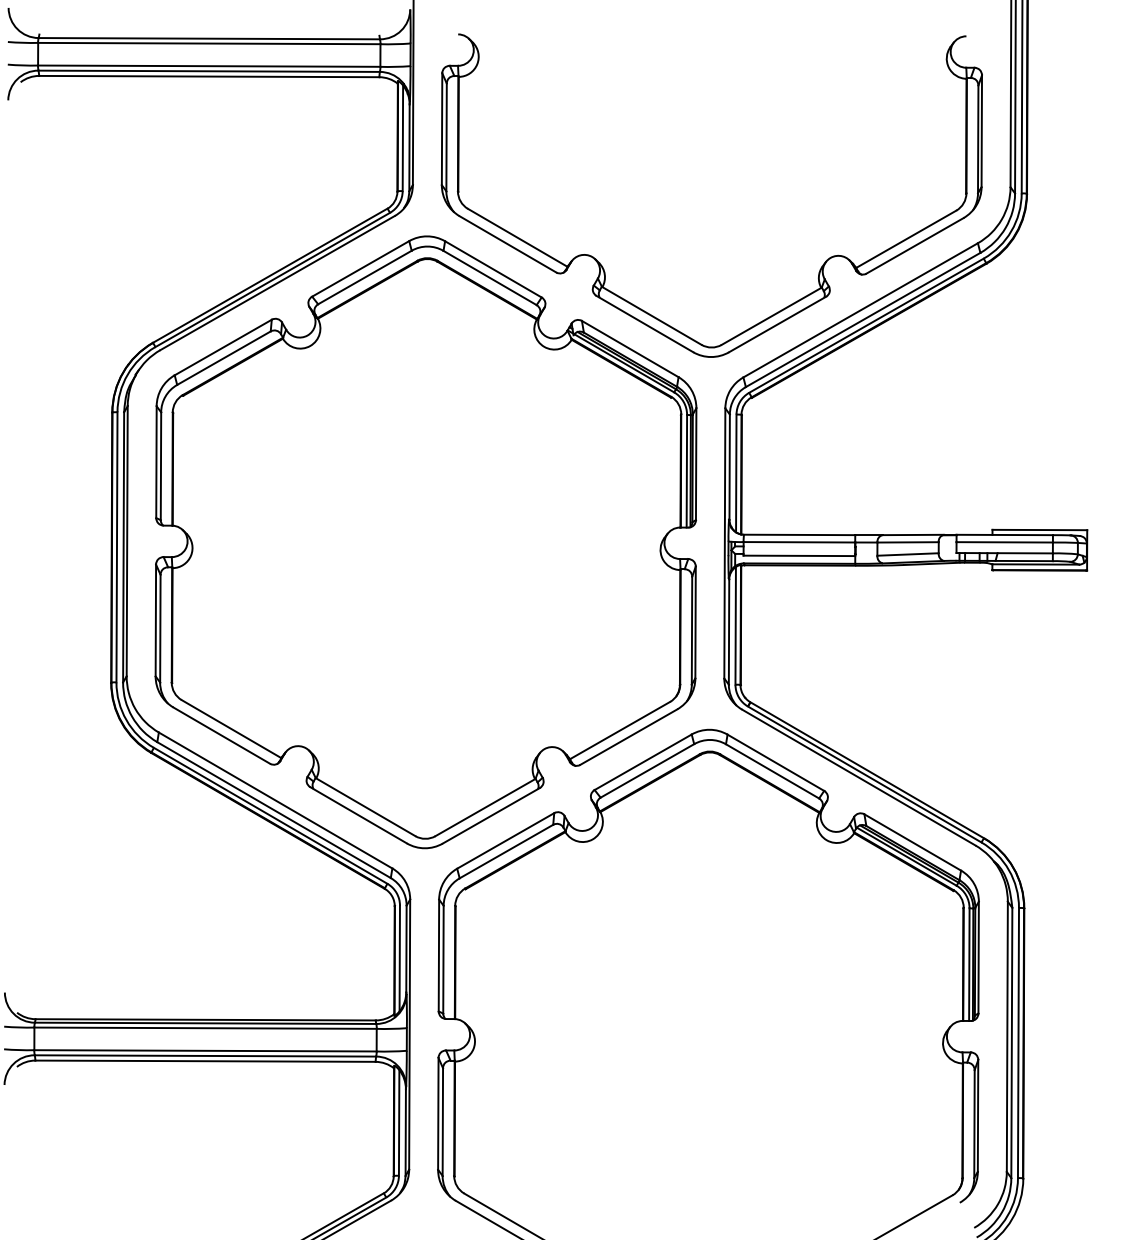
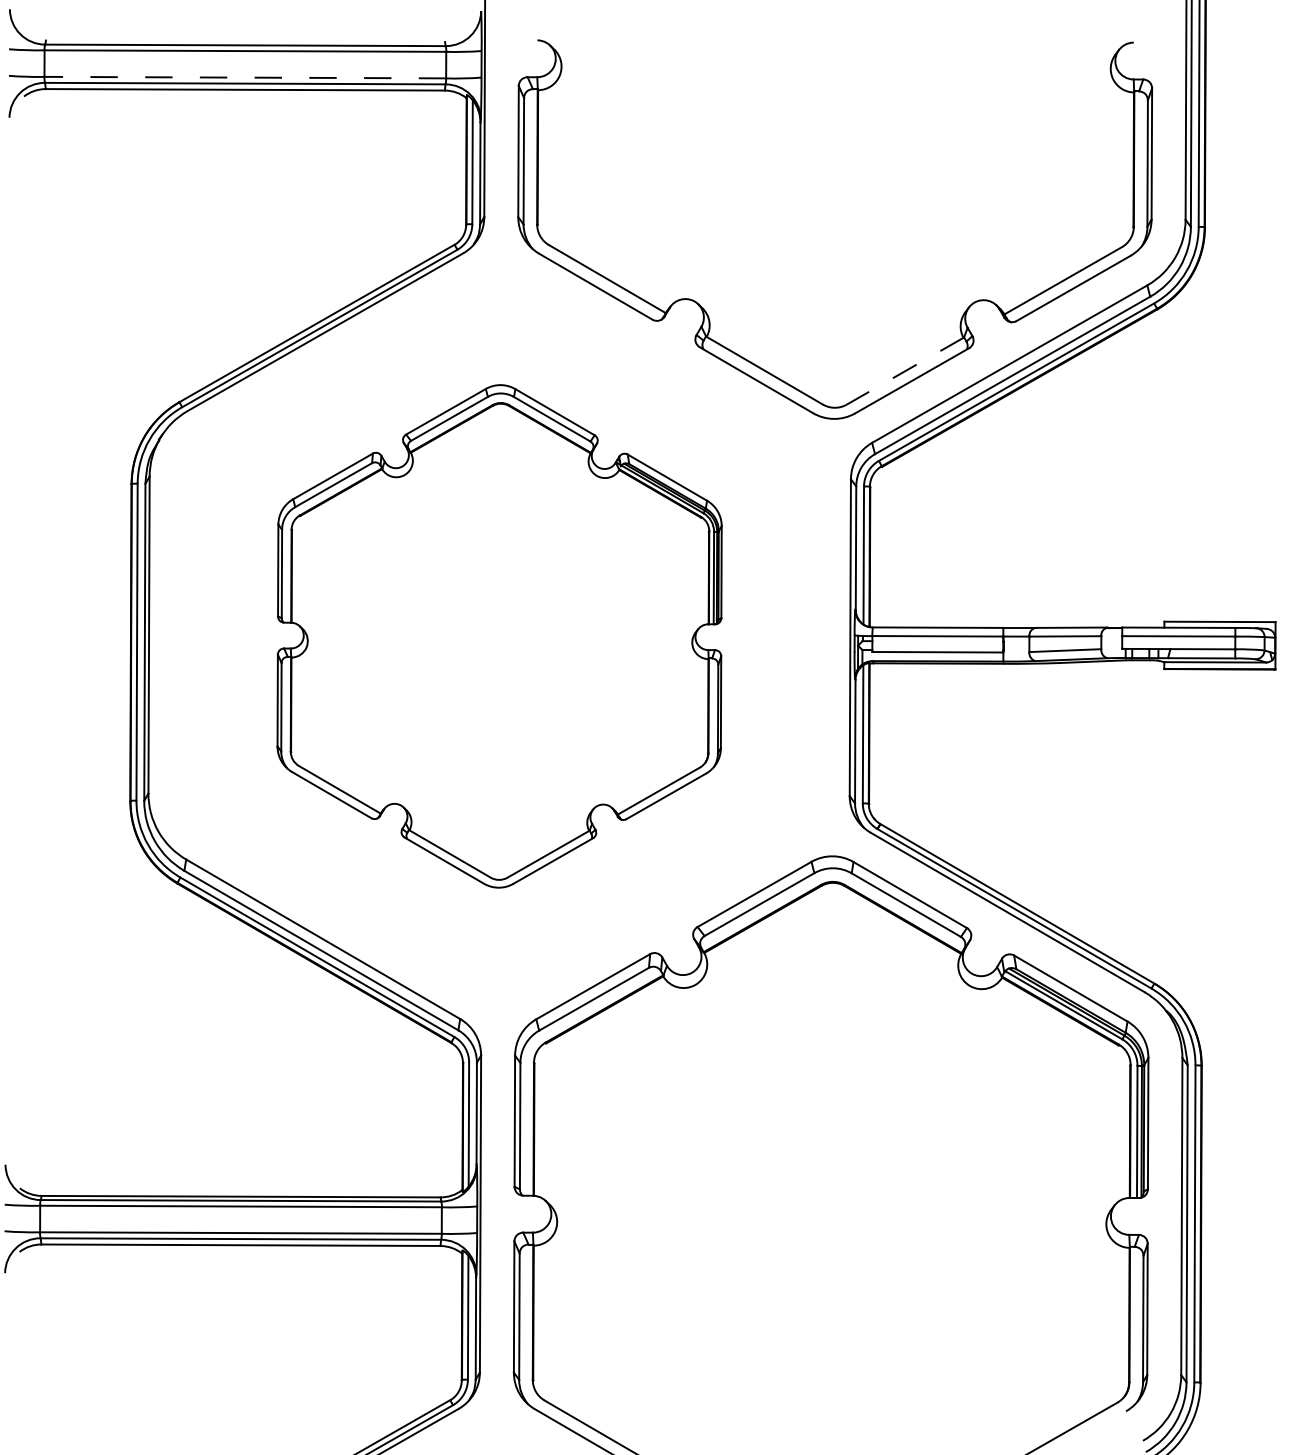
line: (209, 66) -> (245, 77), solid -> dashed
line: (771, 316) -> (905, 371), solid -> dashed
part: (425, 542) -> (499, 636), size x0.7

